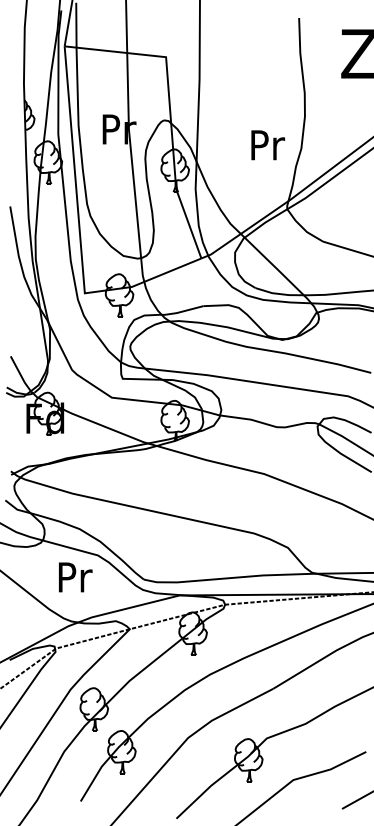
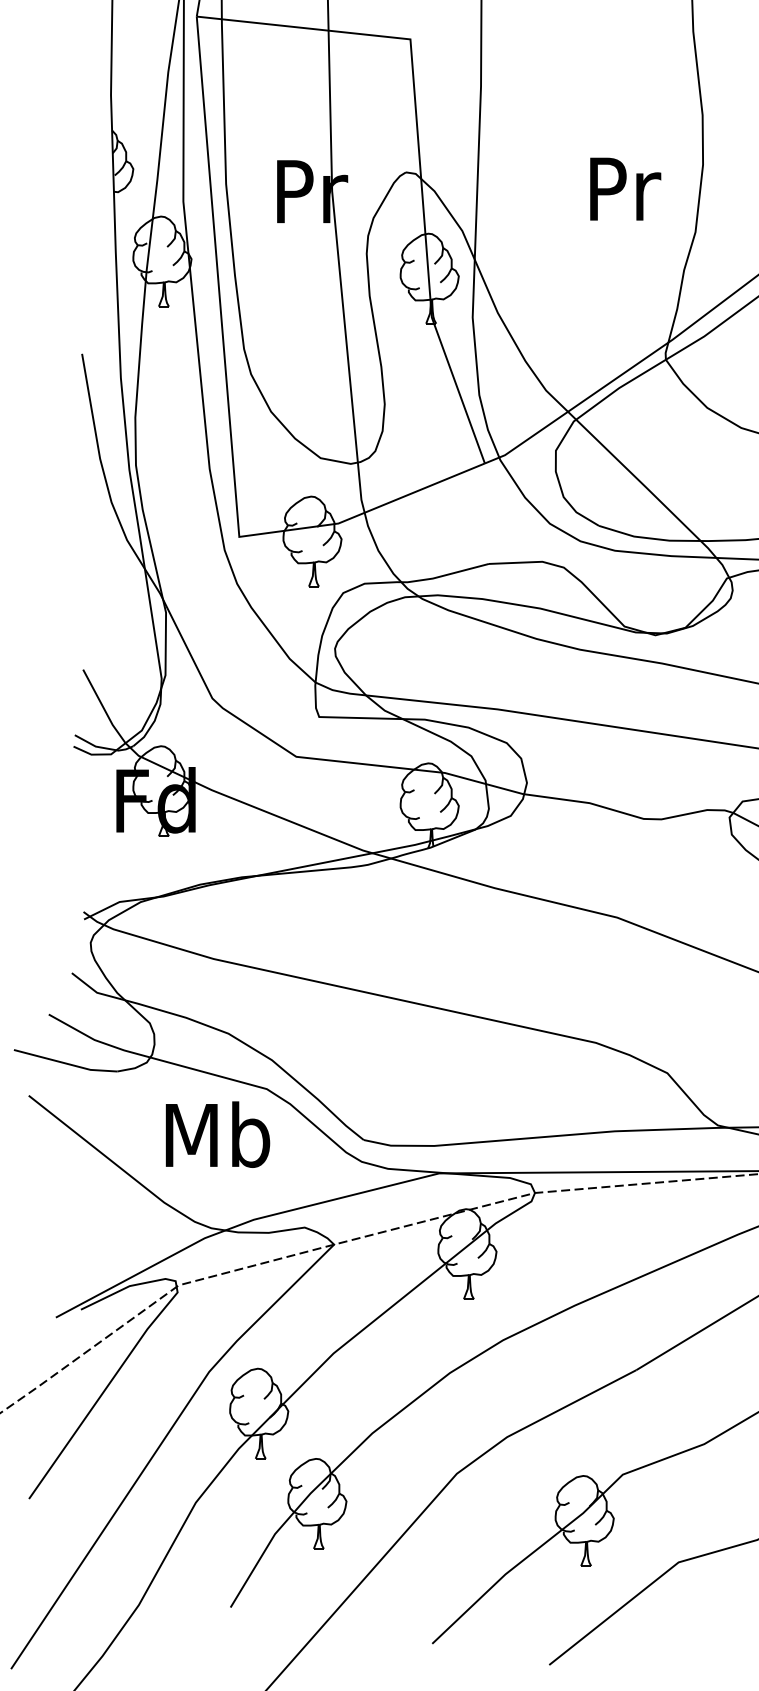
text: (268, 145) -> (626, 189), moved
text: (74, 576) -> (217, 1133), Pr -> Mb

